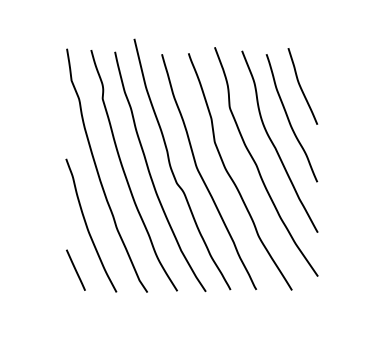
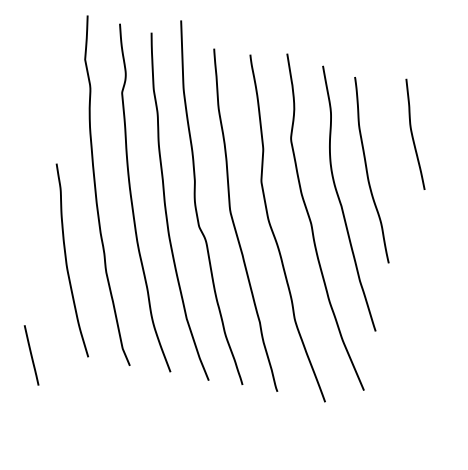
curve: (301, 86) -> (413, 134), moved
line: (75, 269) -> (31, 354), moved

